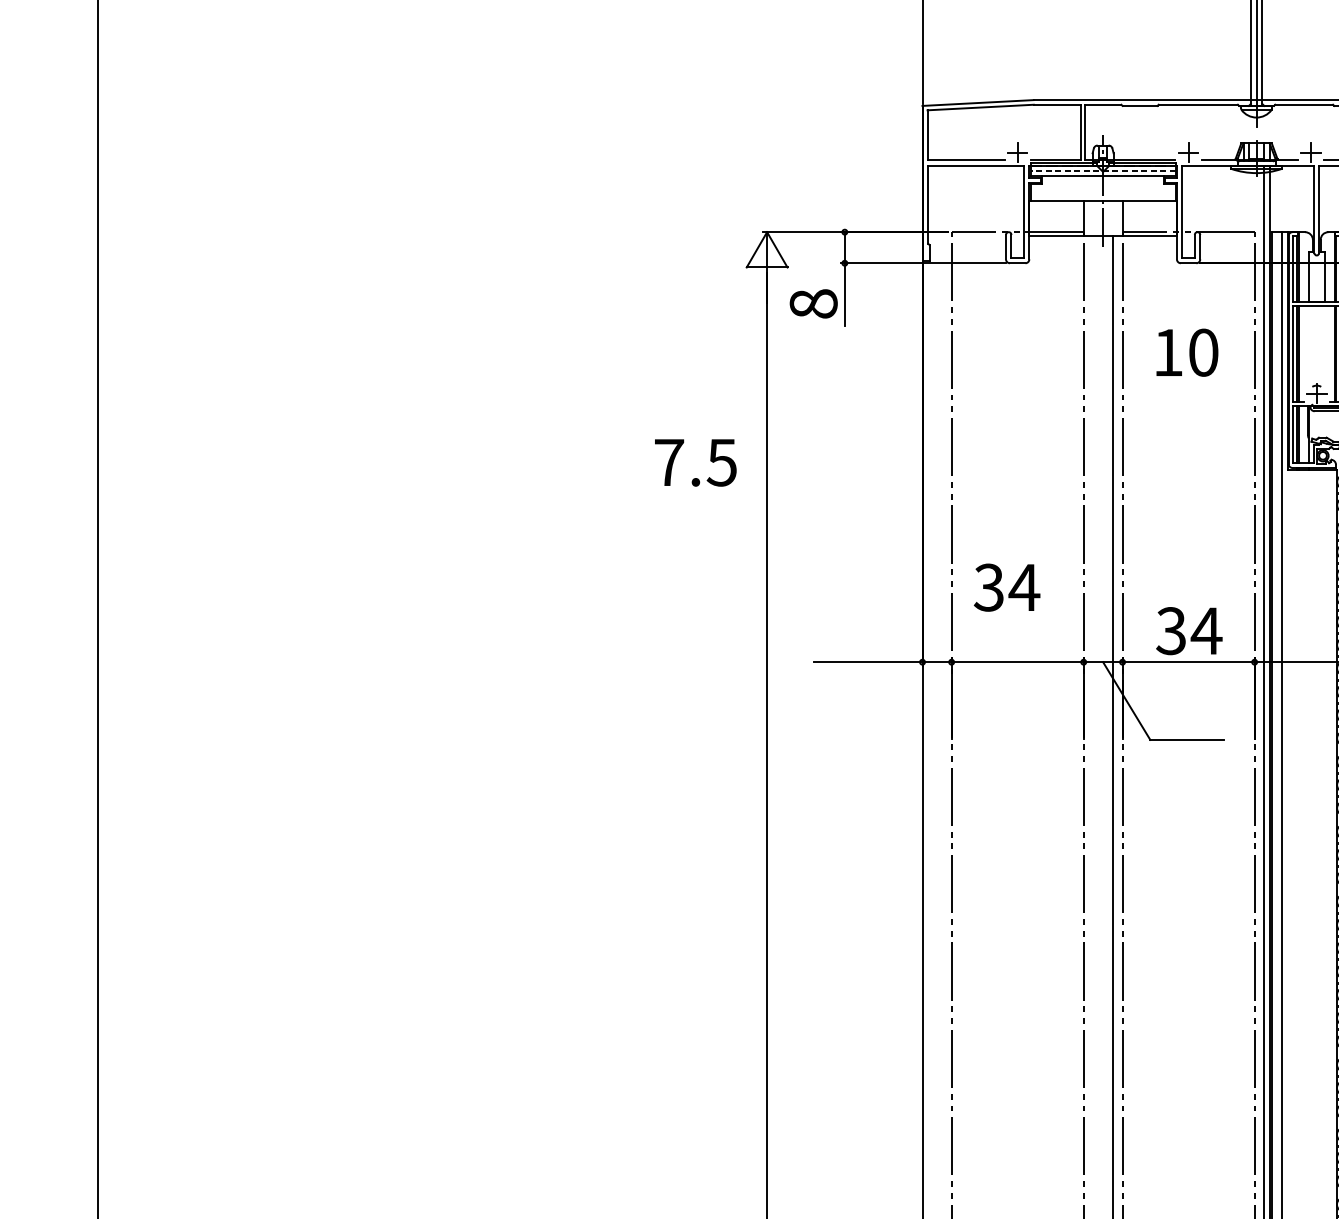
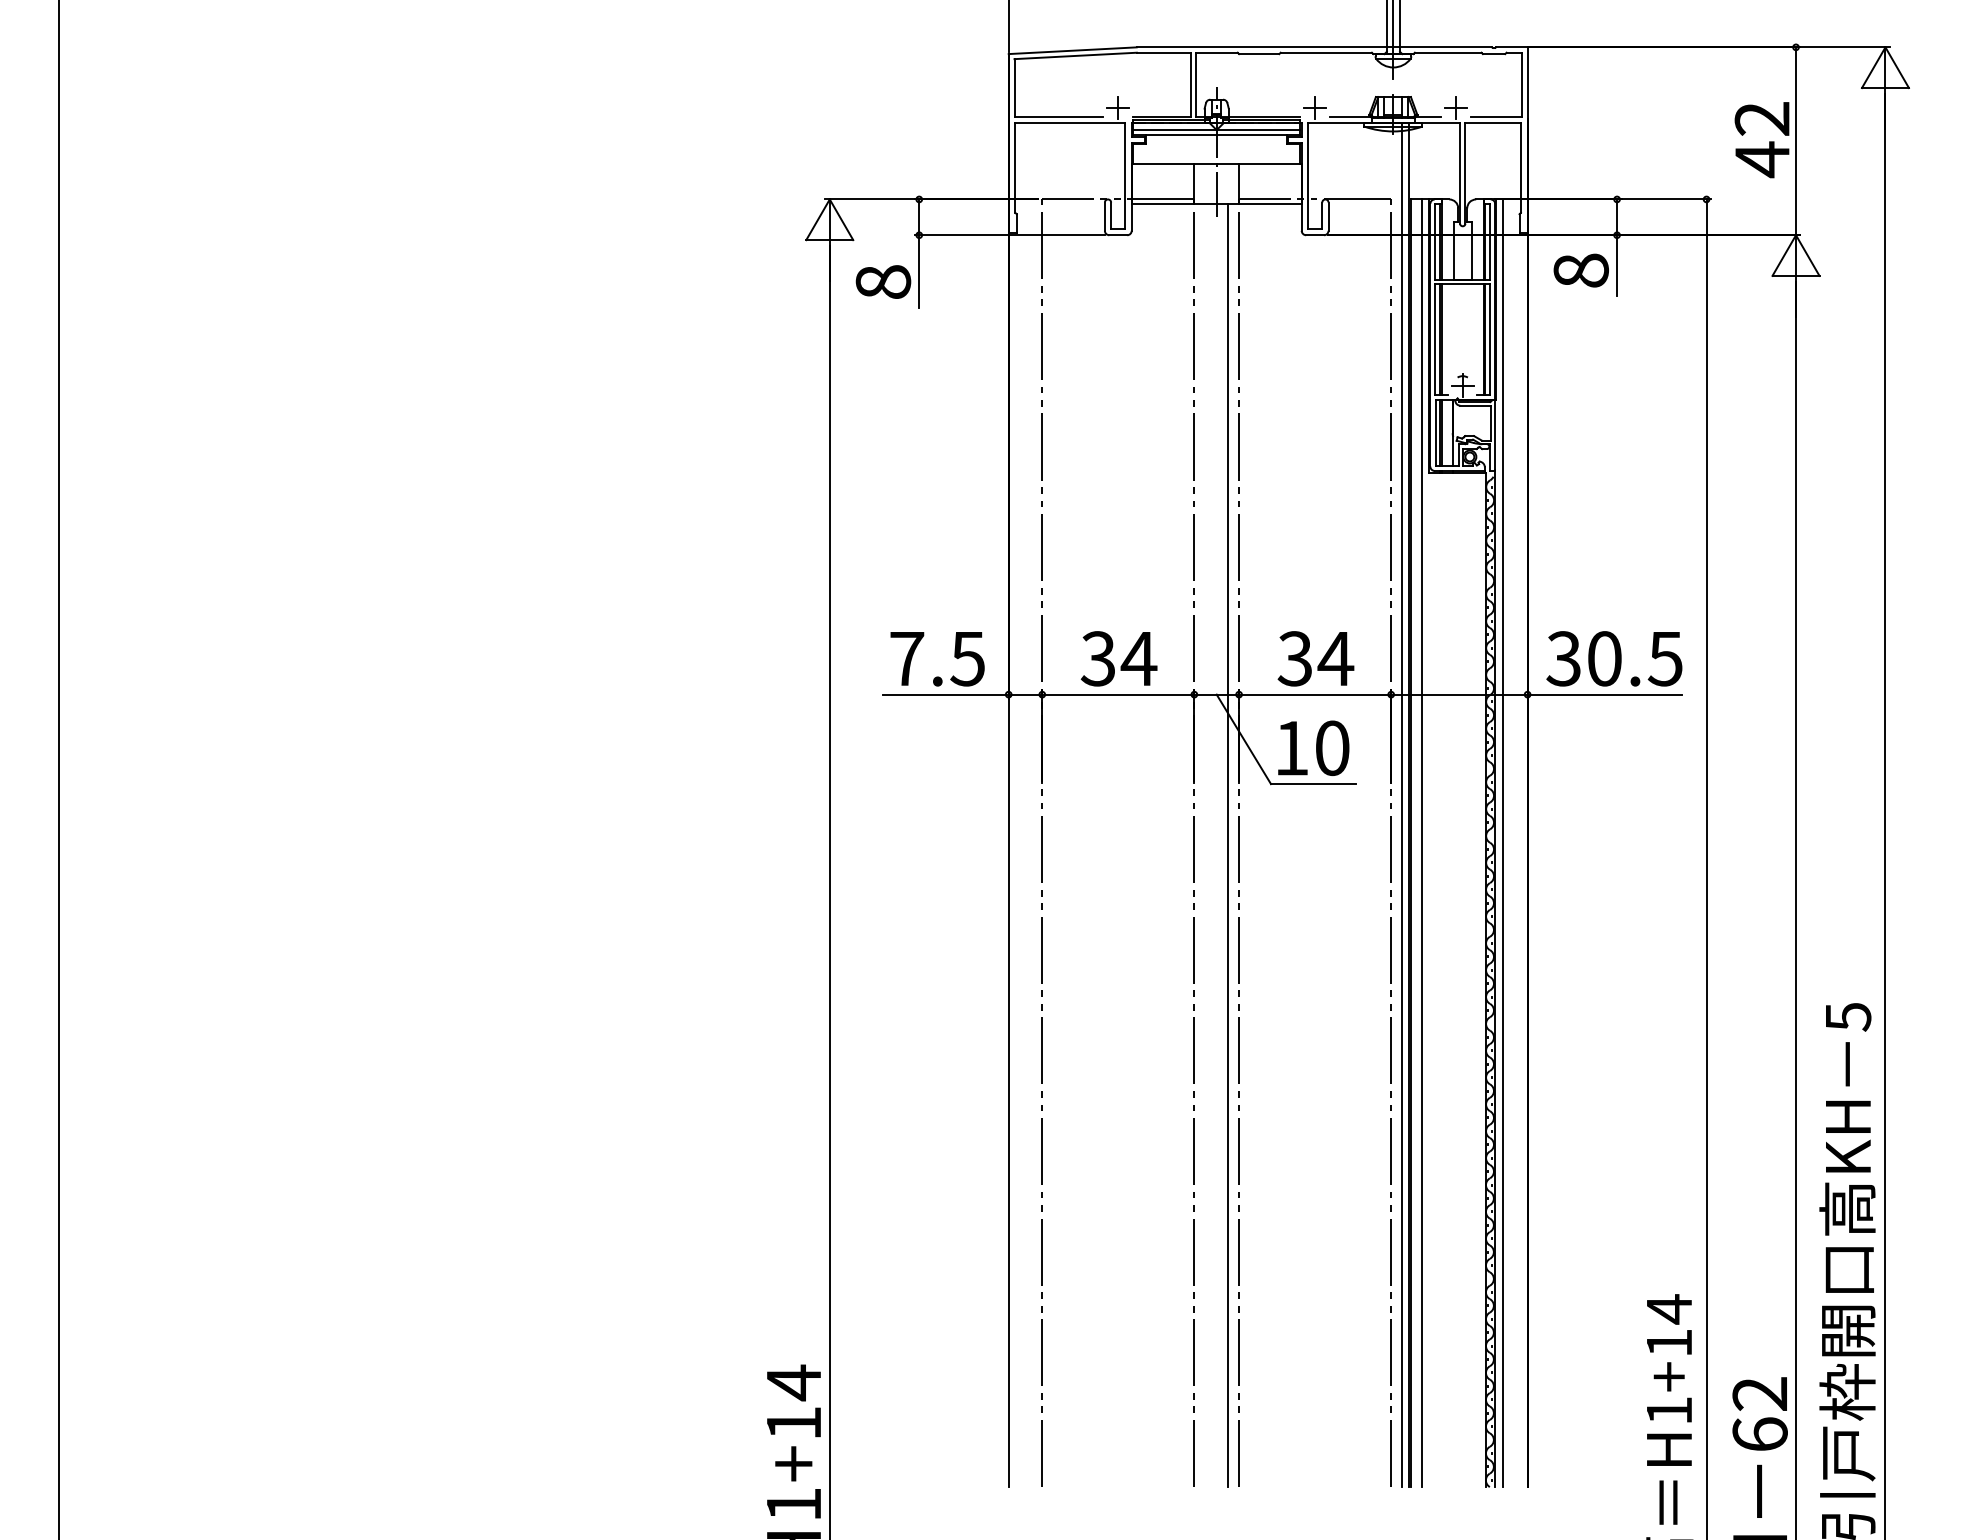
line: (1102, 171) -> (1216, 129), dashed -> solid
text: (1187, 352) -> (1313, 747), moved
text: (695, 463) -> (937, 659), moved
text: (1006, 587) -> (1118, 658), moved

